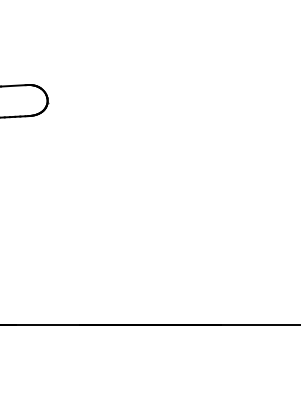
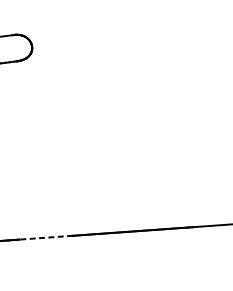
line: (48, 325) -> (46, 238), solid -> dashed

